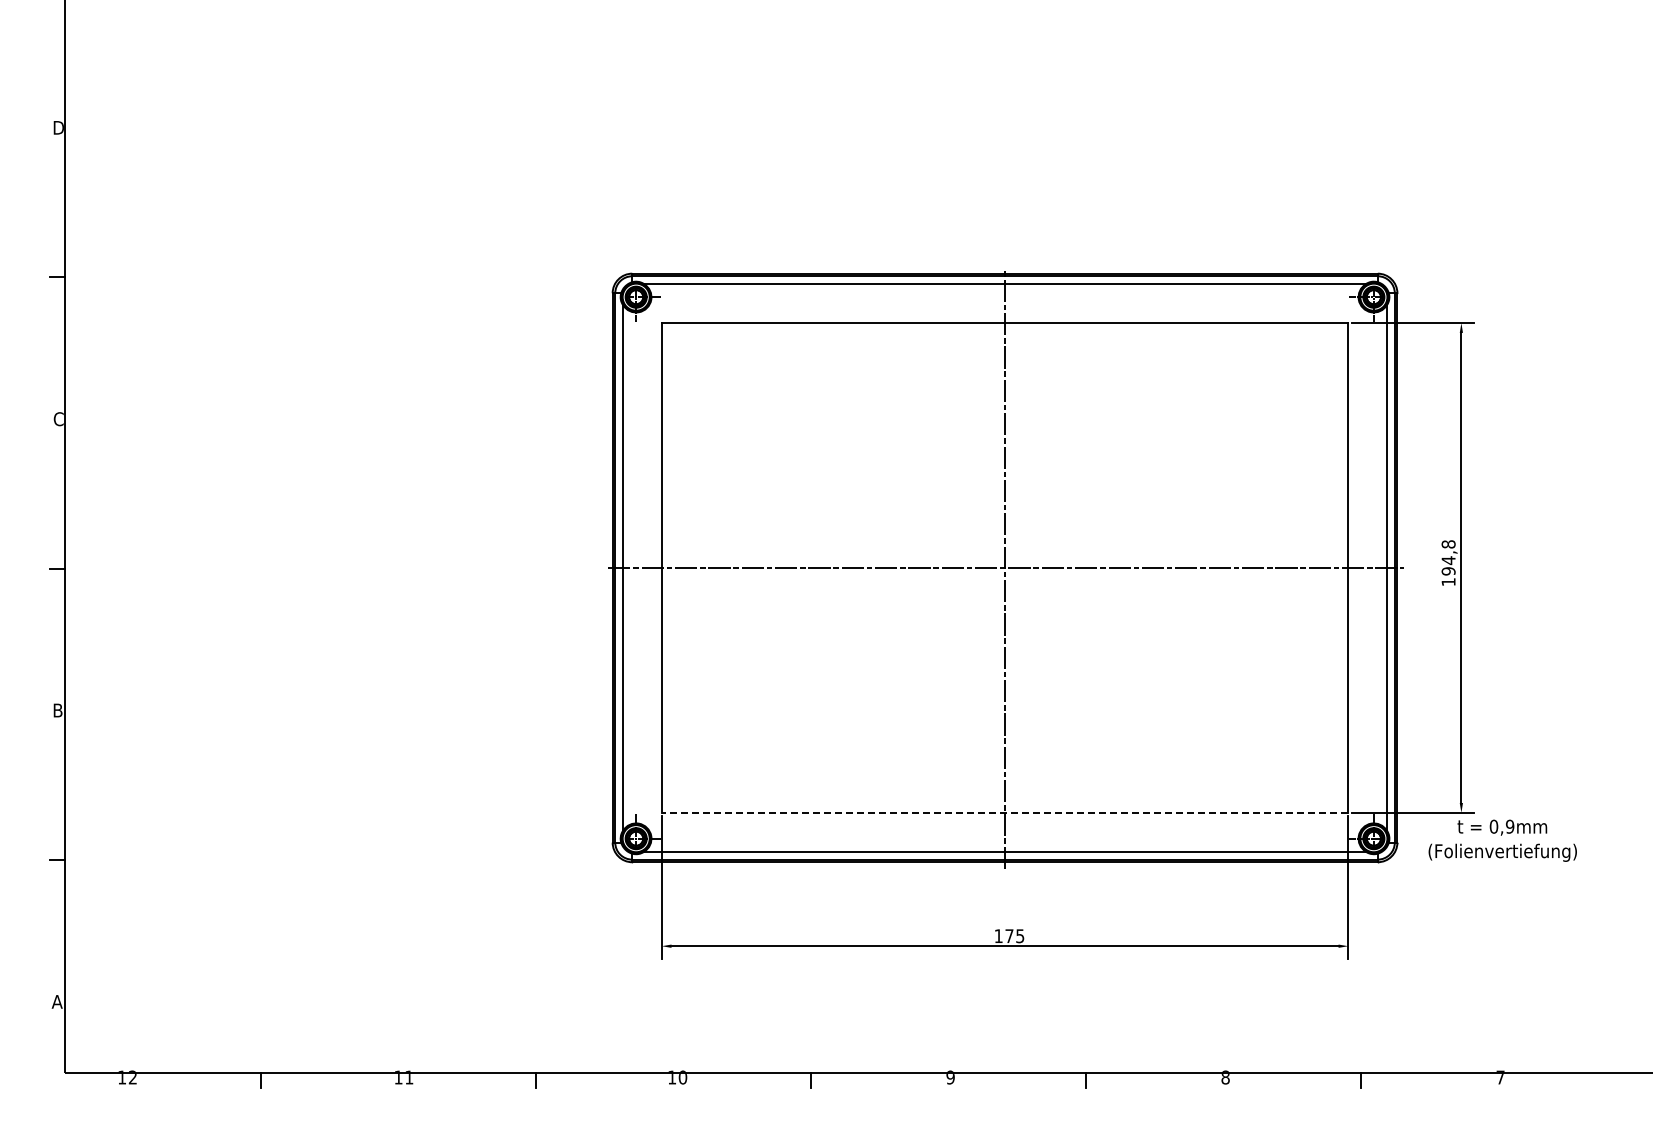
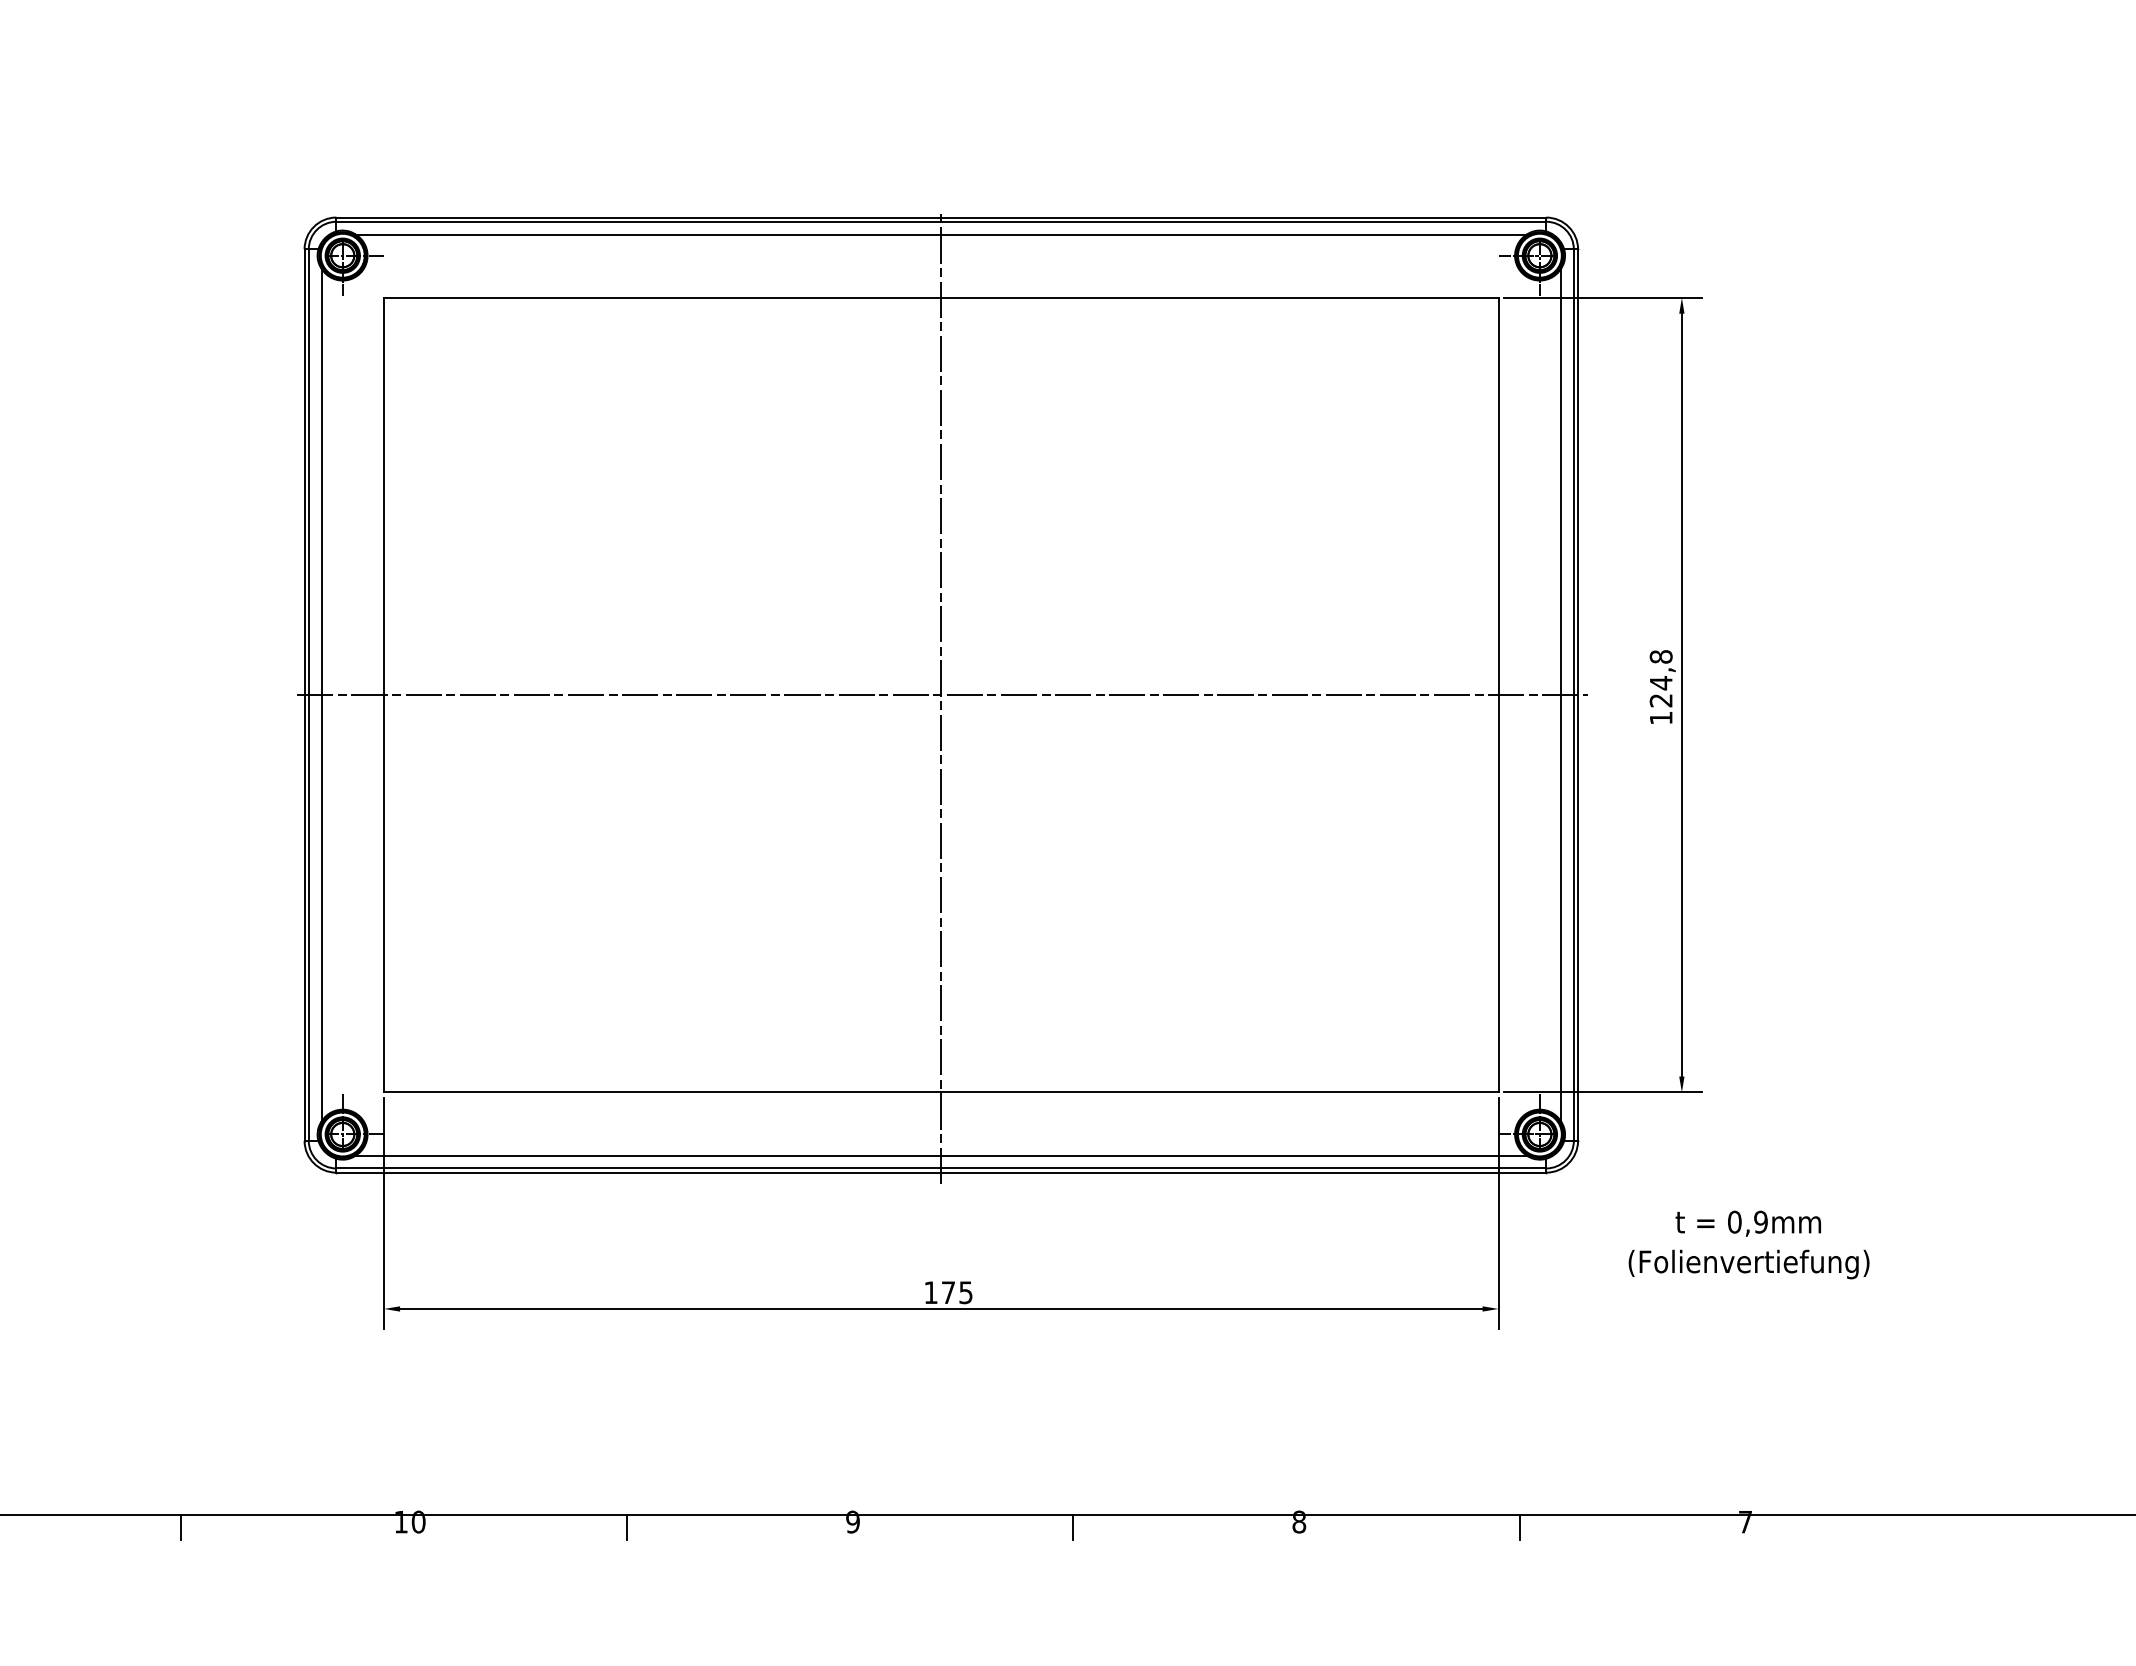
text: (1448, 571) -> (1660, 700), 194,8 -> 124,8
line: (1004, 812) -> (940, 1091), dashed -> solid
text: (1502, 840) -> (1748, 1244), moved

